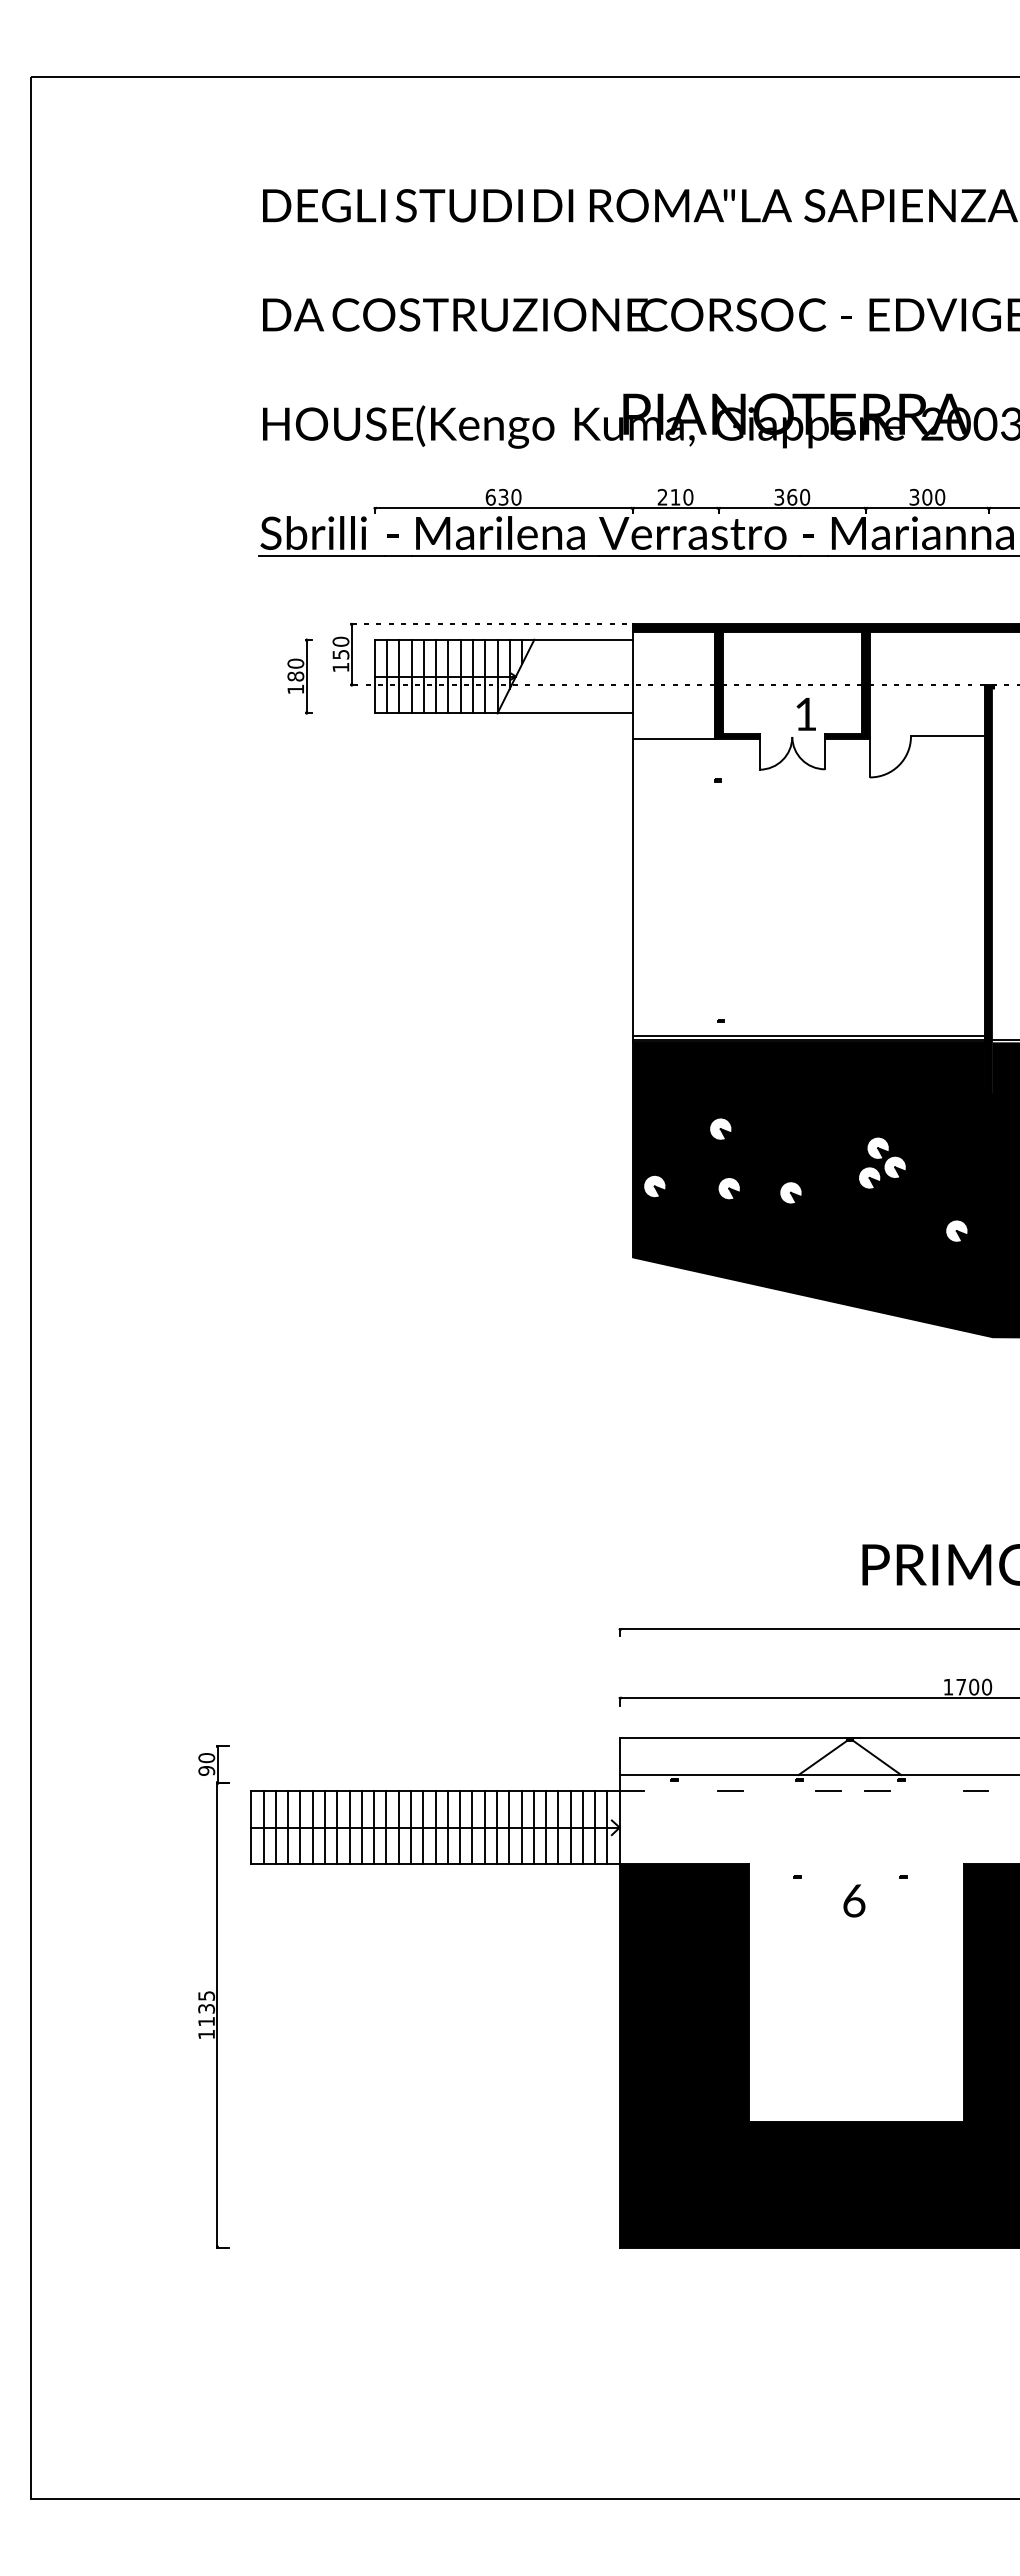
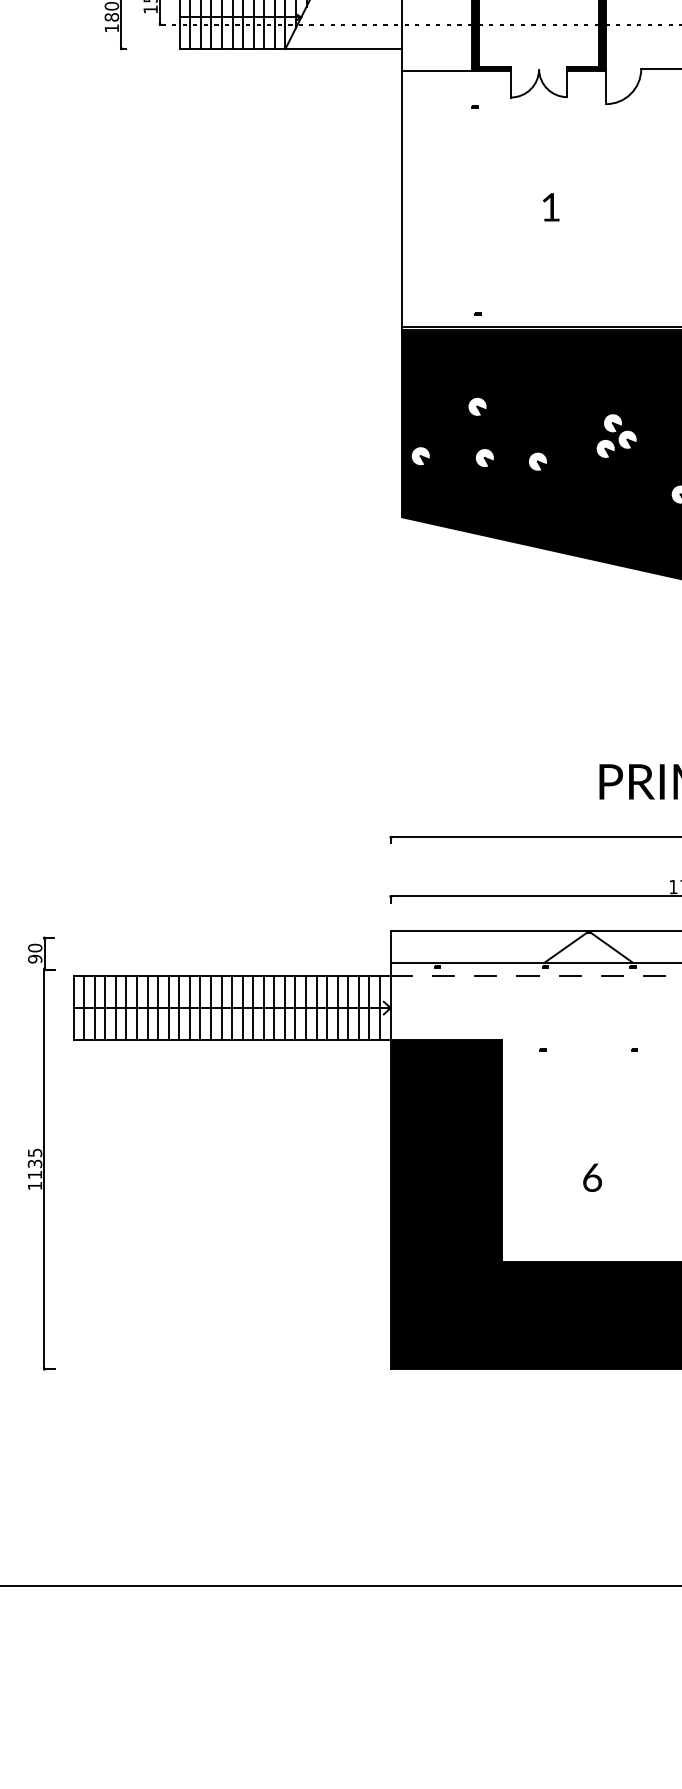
text: (805, 714) -> (550, 207), moved
line: (680, 1790) -> (442, 976), added
line: (779, 1790) -> (528, 976), added
line: (926, 1790) -> (654, 976), added
text: (854, 1900) -> (592, 1177), moved

